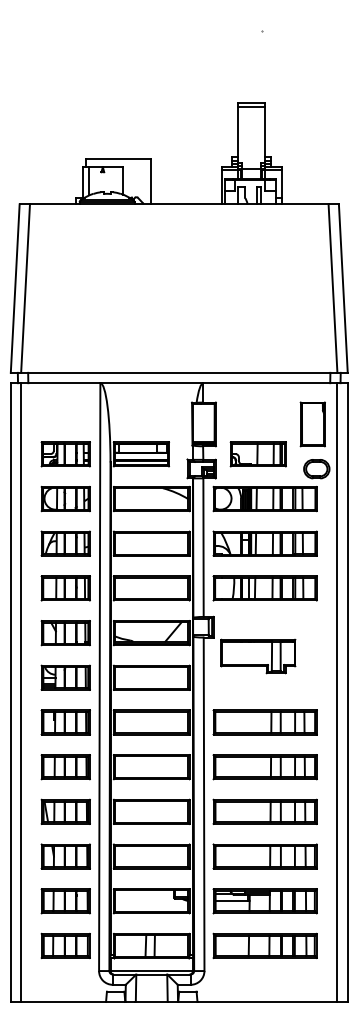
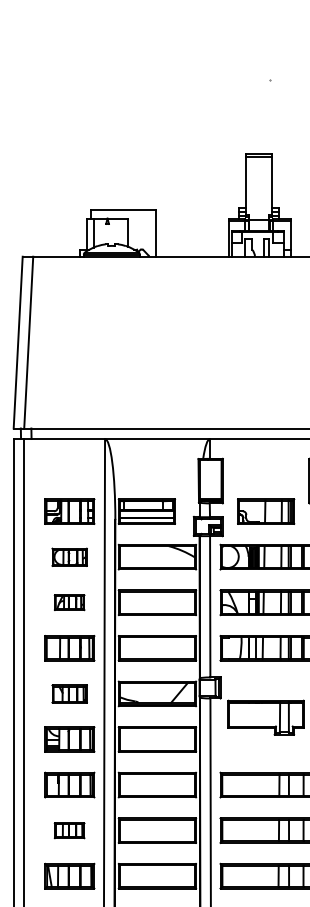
part: (65, 499) -> (69, 557), size x0.7
part: (65, 543) -> (69, 602), size x0.6
part: (65, 633) -> (69, 694), size x0.7
part: (65, 767) -> (69, 830), size x0.6

